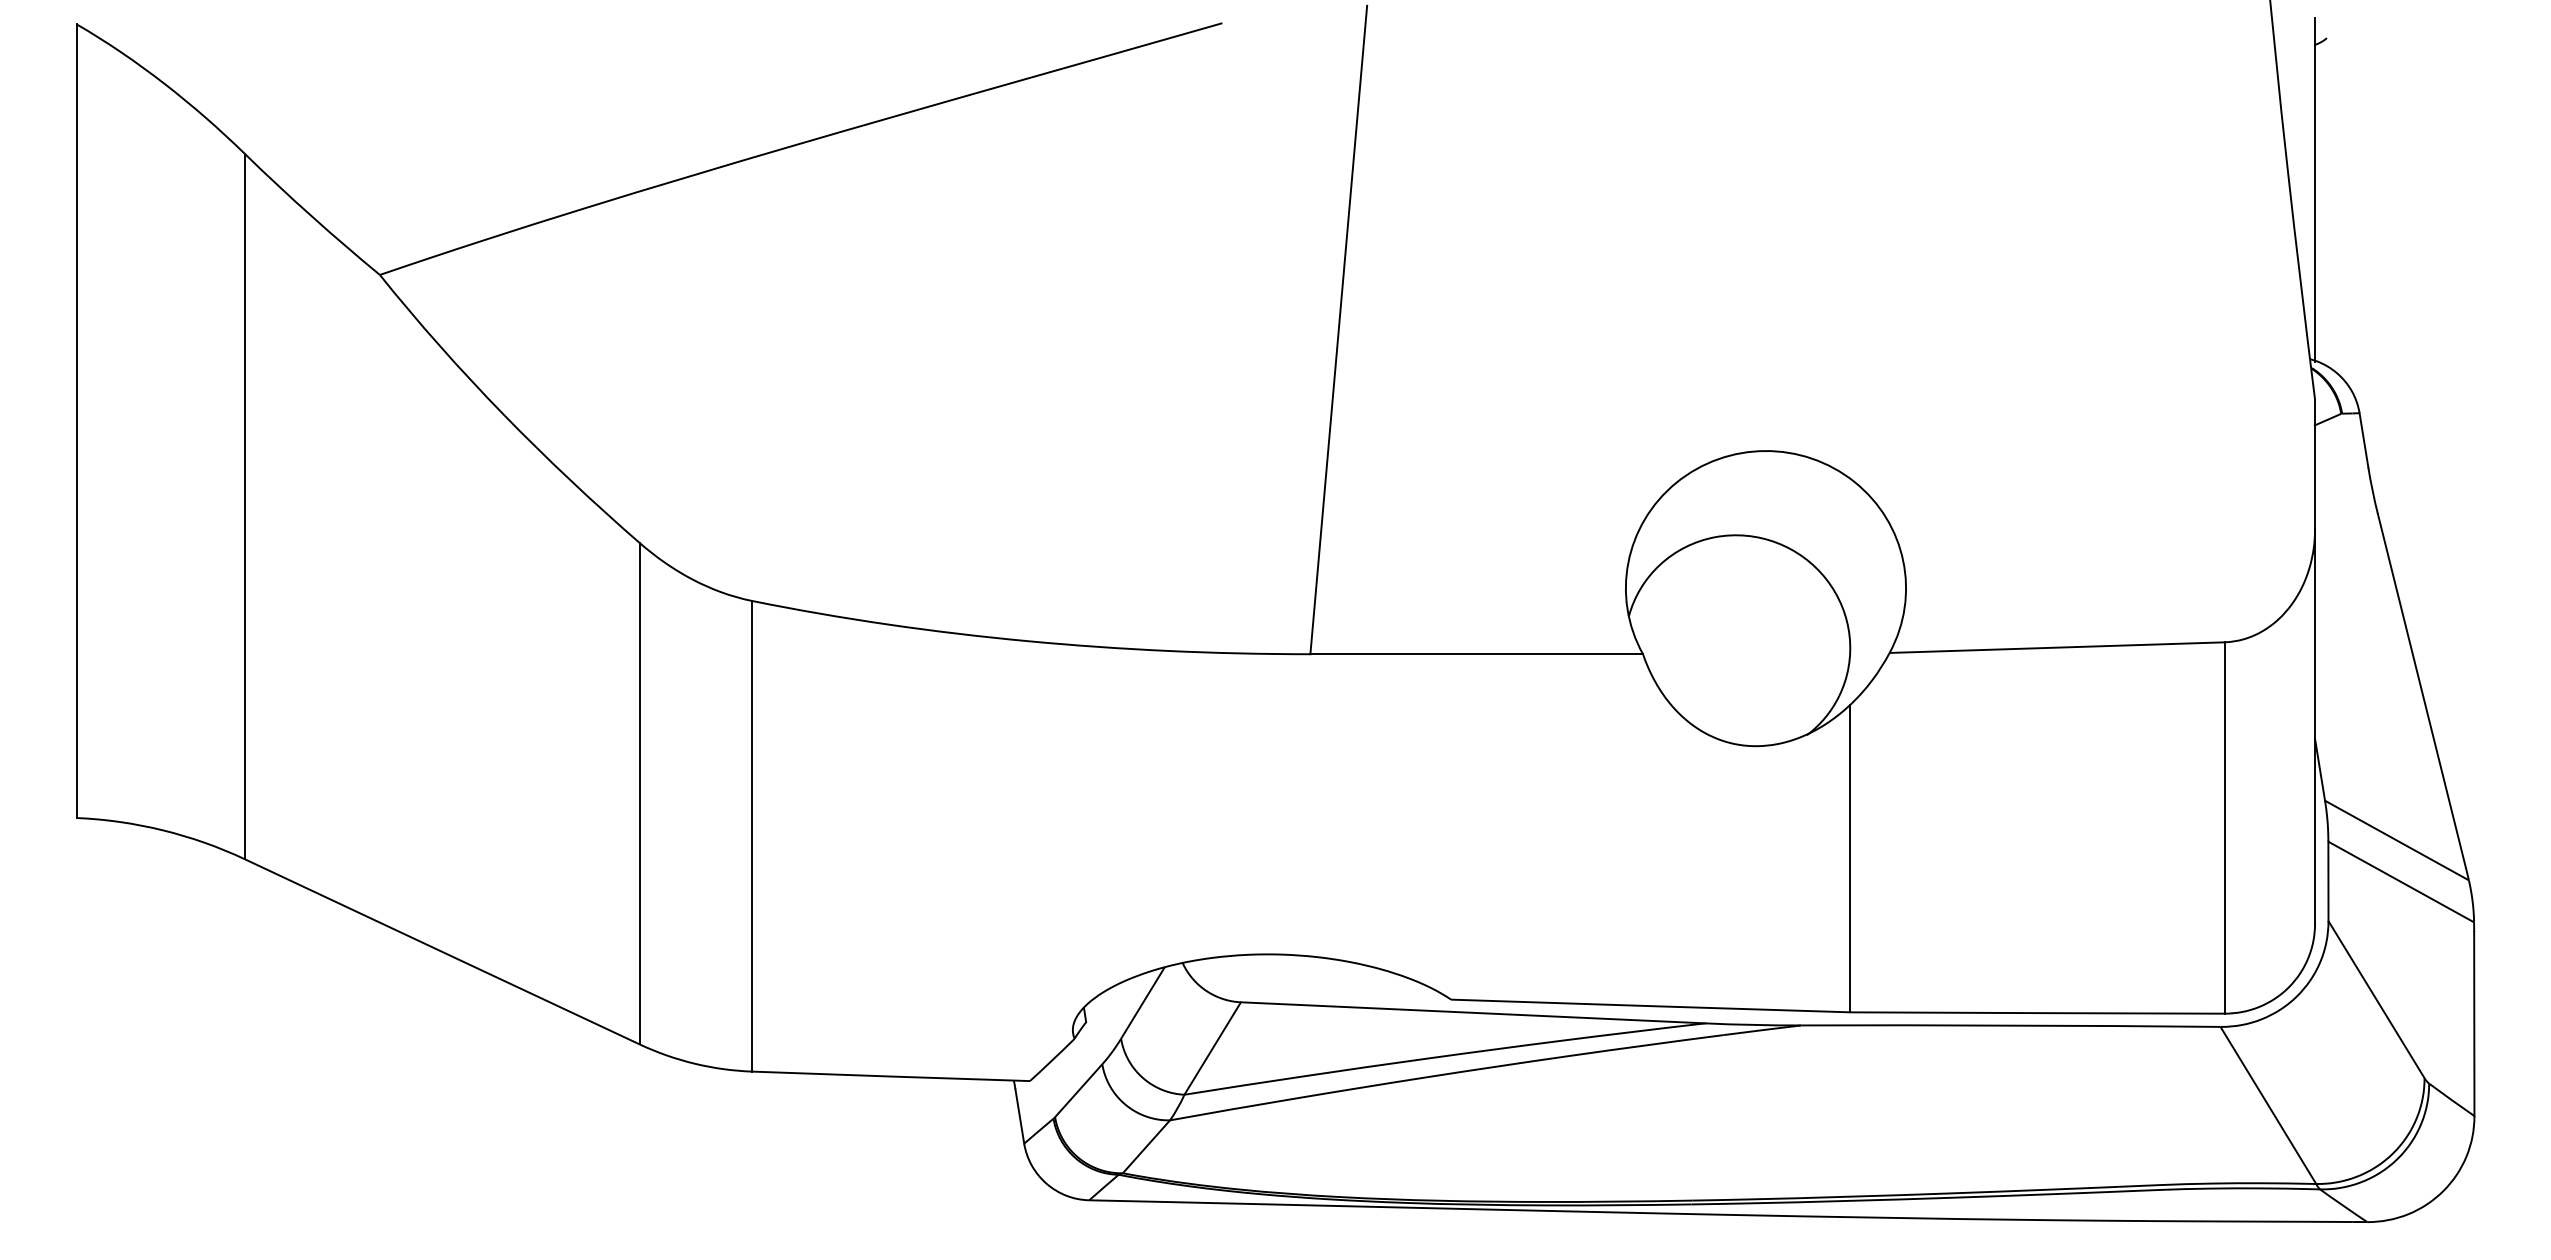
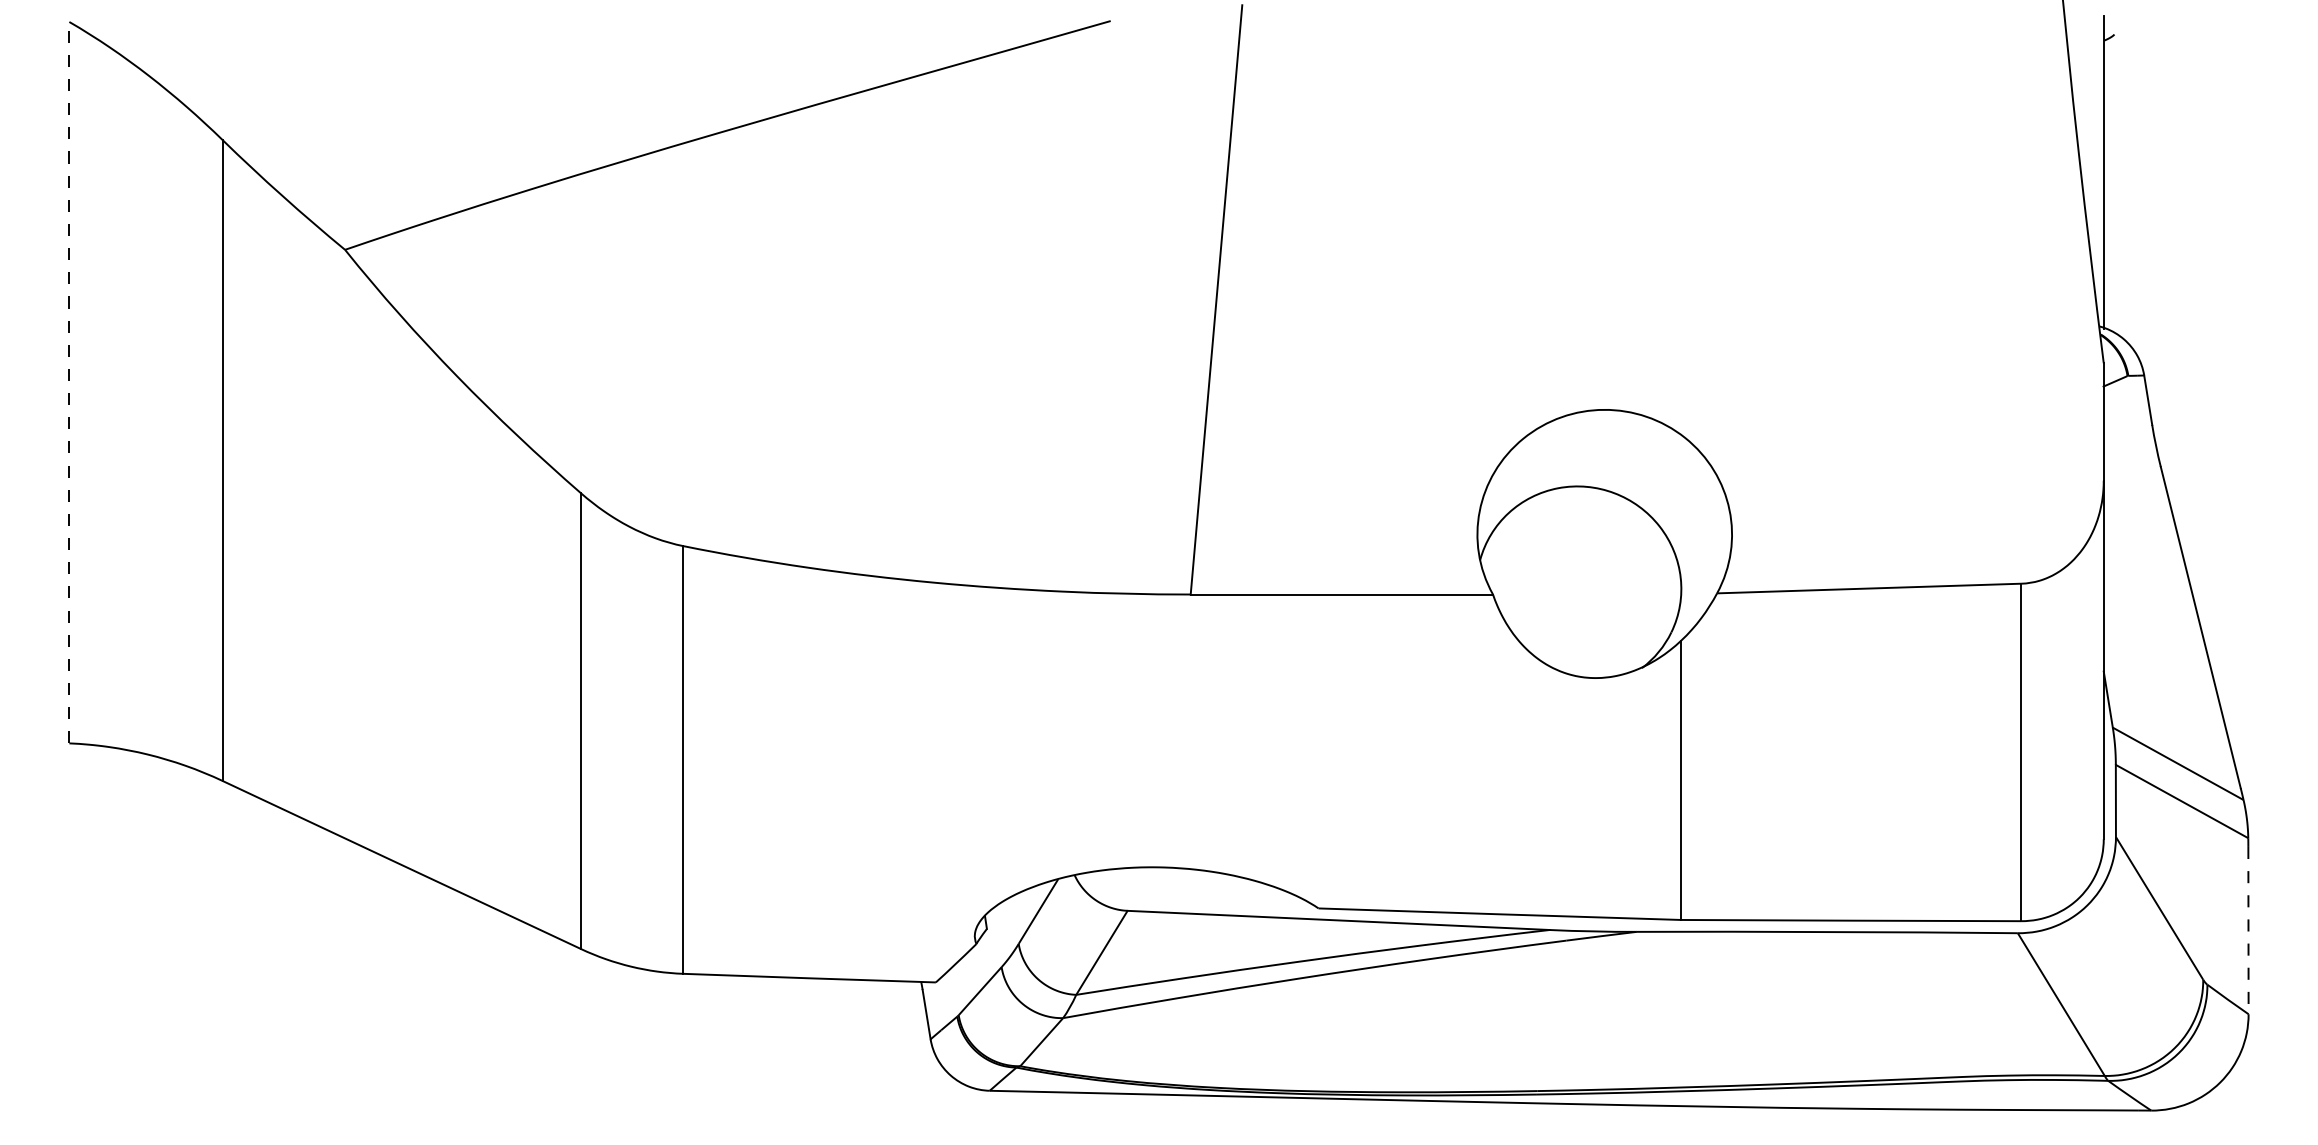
line: (76, 421) -> (69, 383), solid -> dashed
line: (2474, 1024) -> (2248, 931), solid -> dashed

